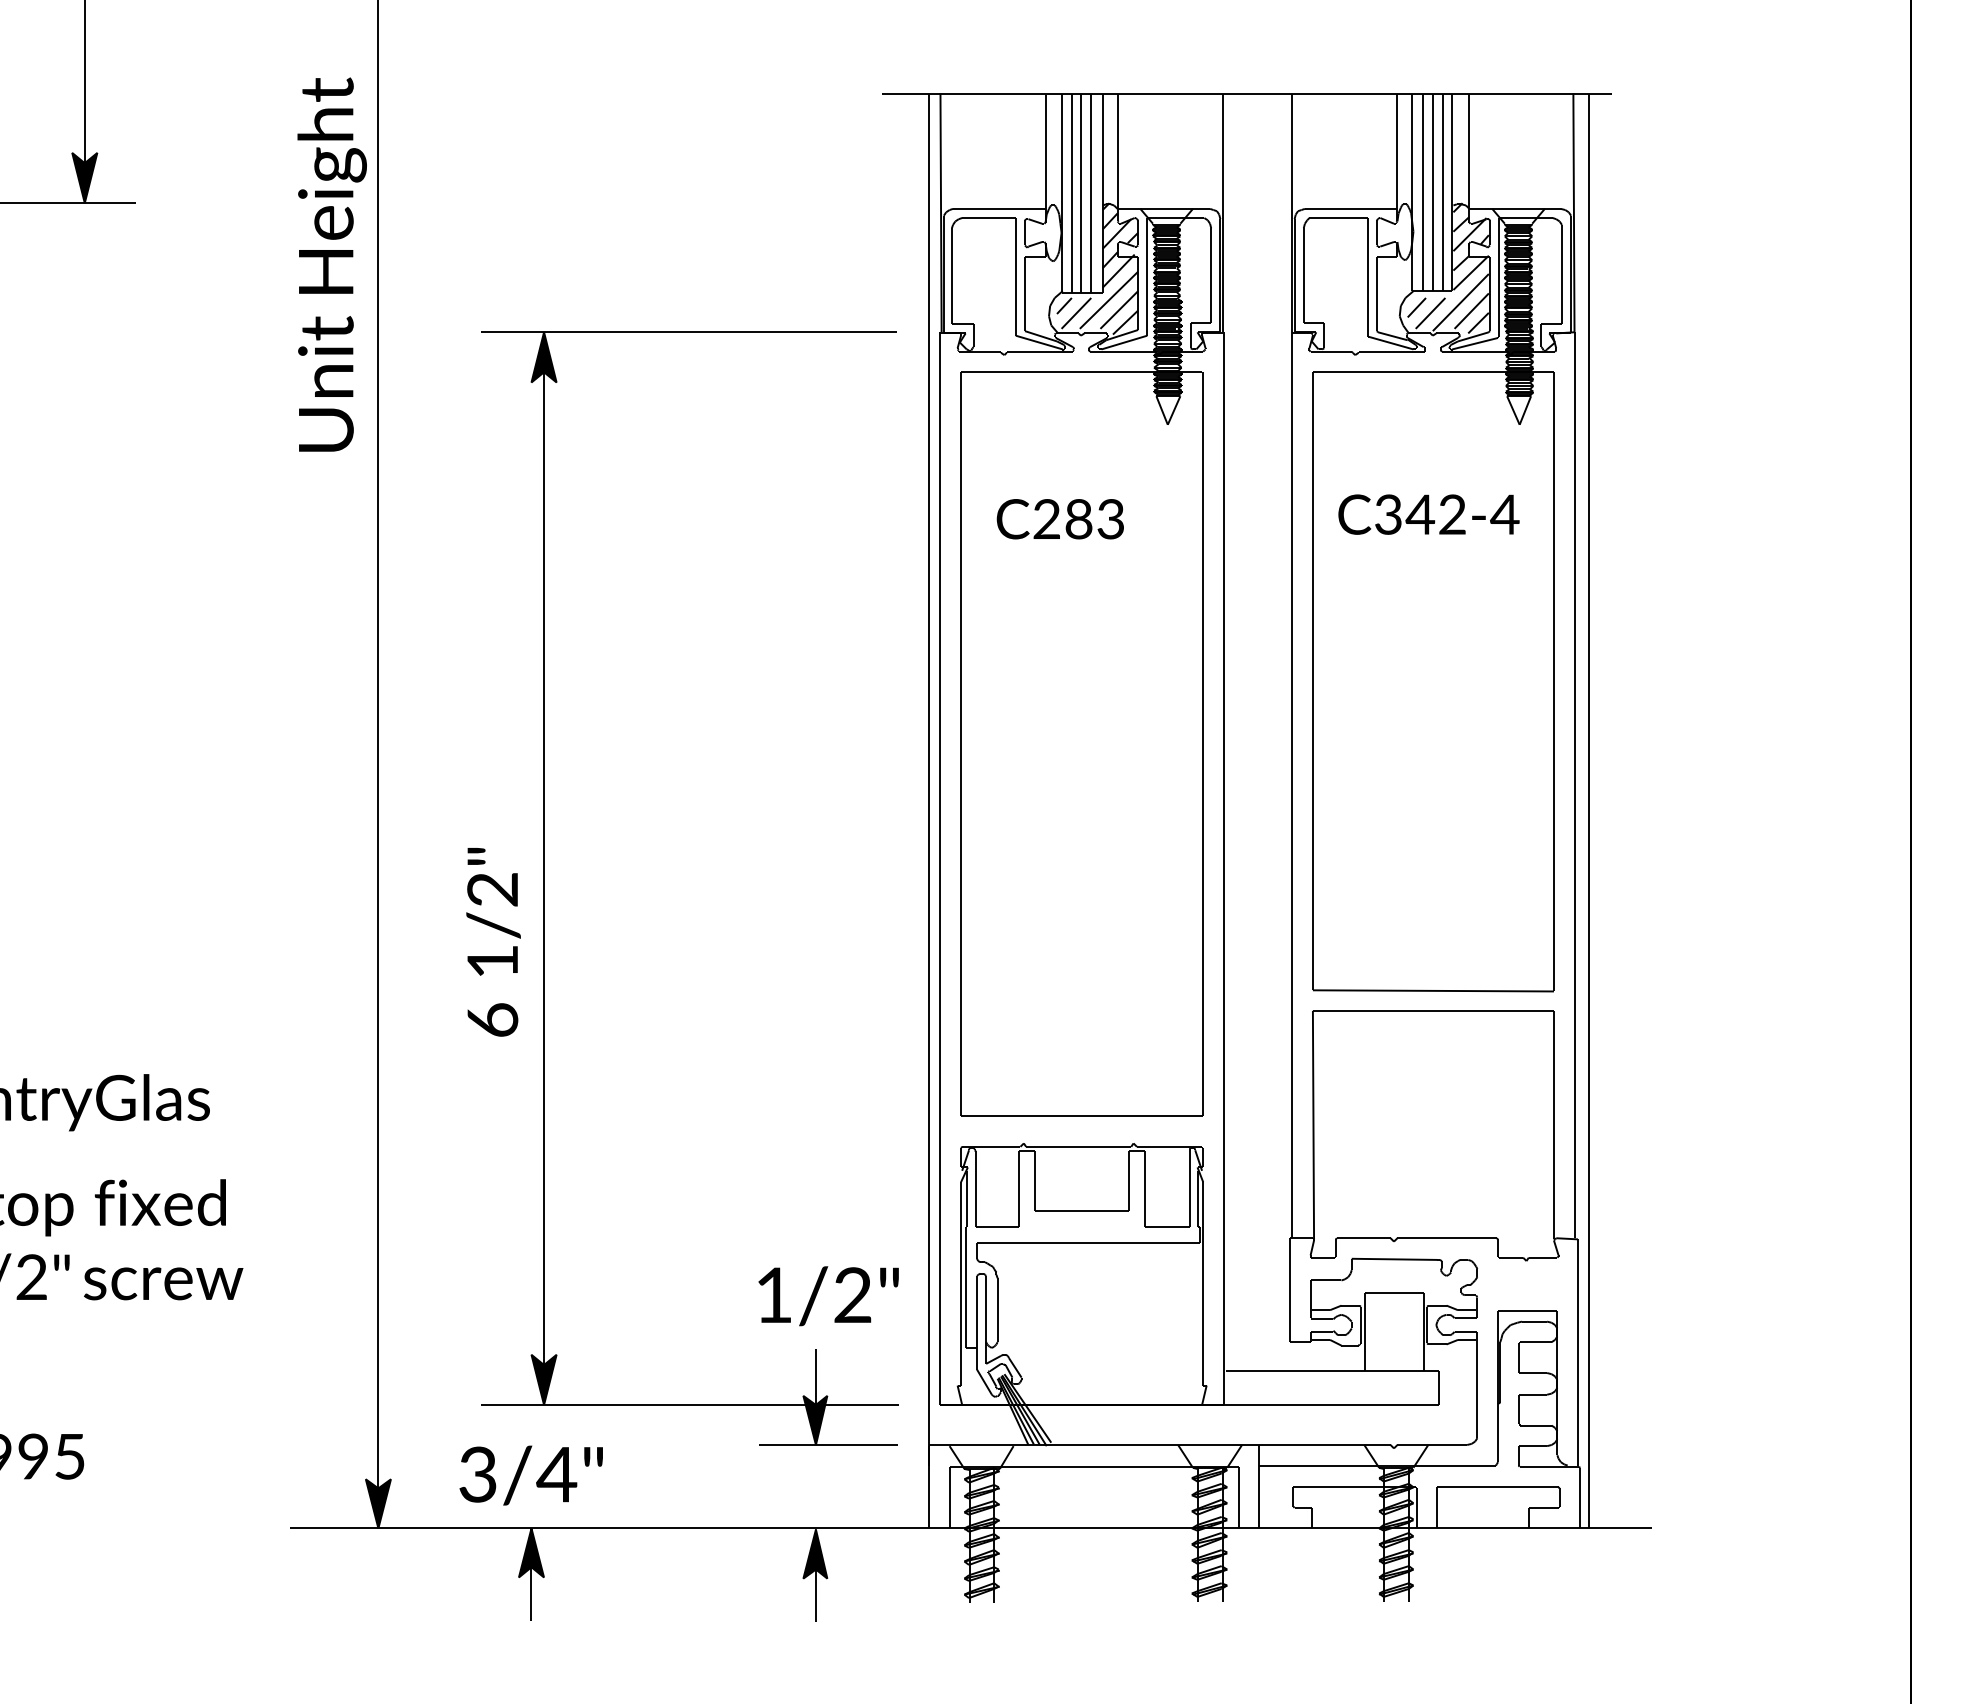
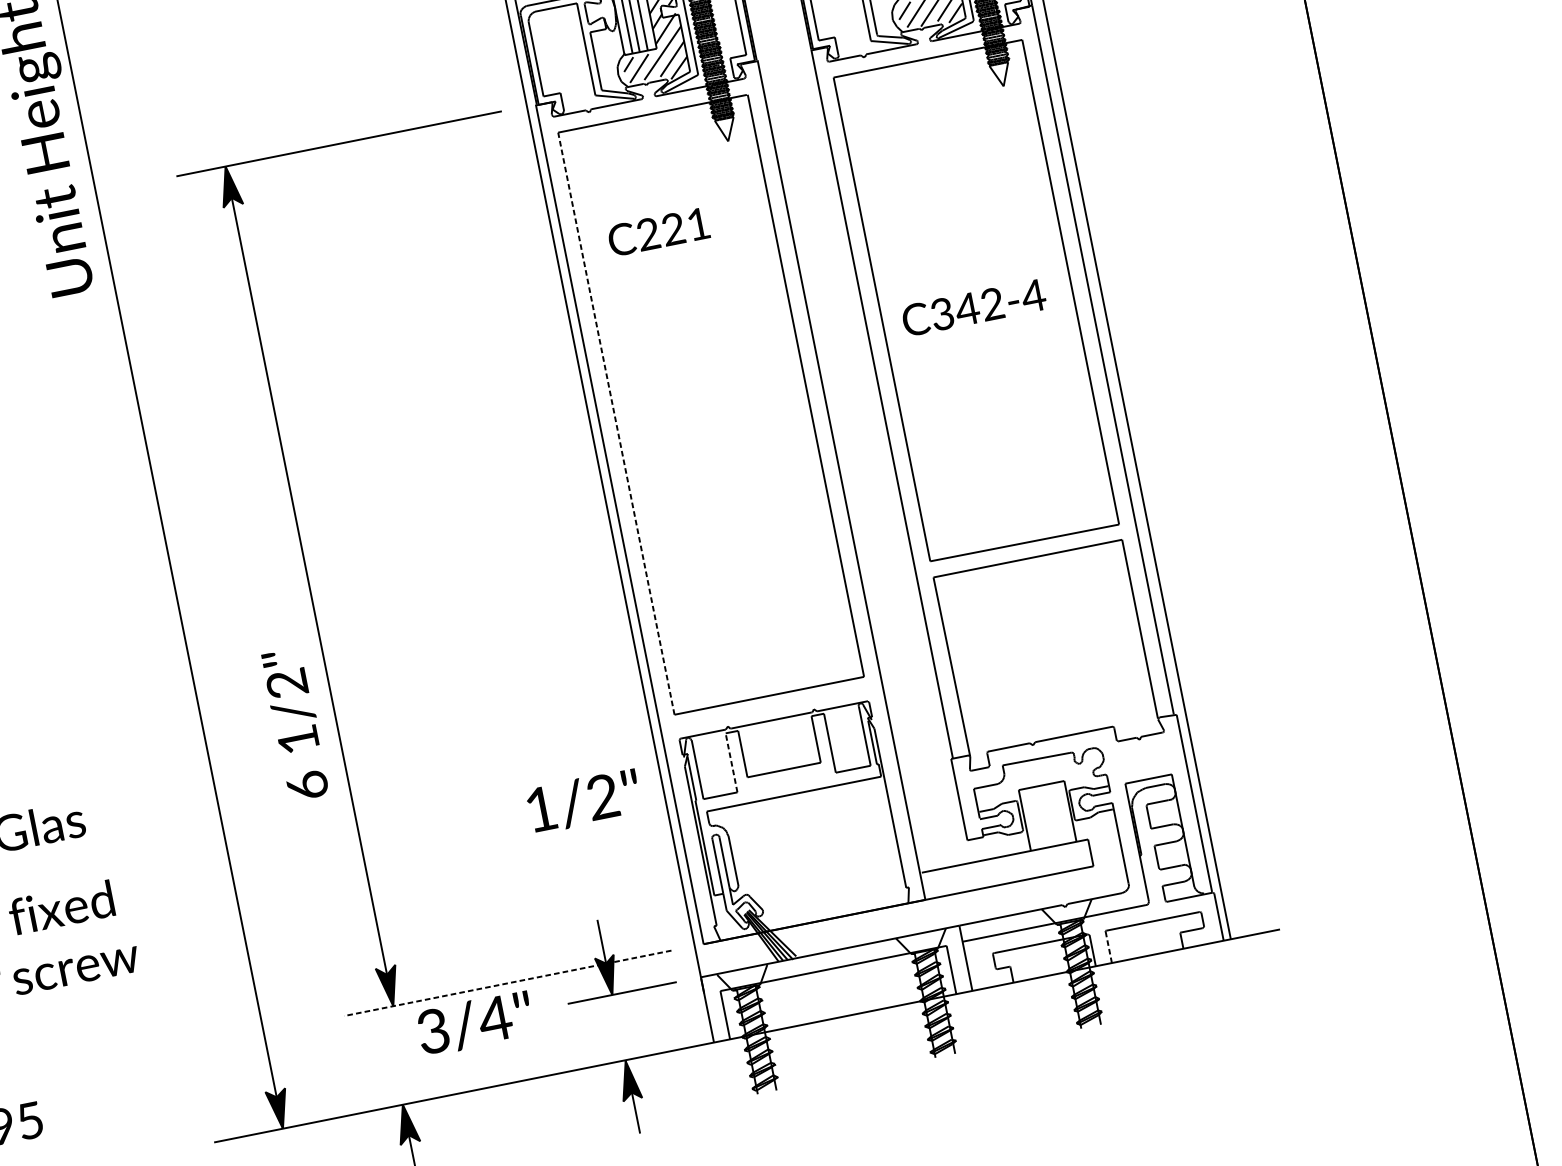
text: (1428, 514) -> (973, 307), moved
text: (1094, 519) -> (685, 227), C283 -> C221
line: (961, 744) -> (616, 423), solid -> dashed
text: (493, 942) -> (295, 724), moved
line: (1019, 1189) -> (731, 763), solid -> dashed
text: (828, 1296) -> (584, 801), moved
line: (689, 1405) -> (507, 983), solid -> dashed
text: (530, 1475) -> (474, 1023), moved
line: (1437, 1508) -> (1108, 947), solid -> dashed

